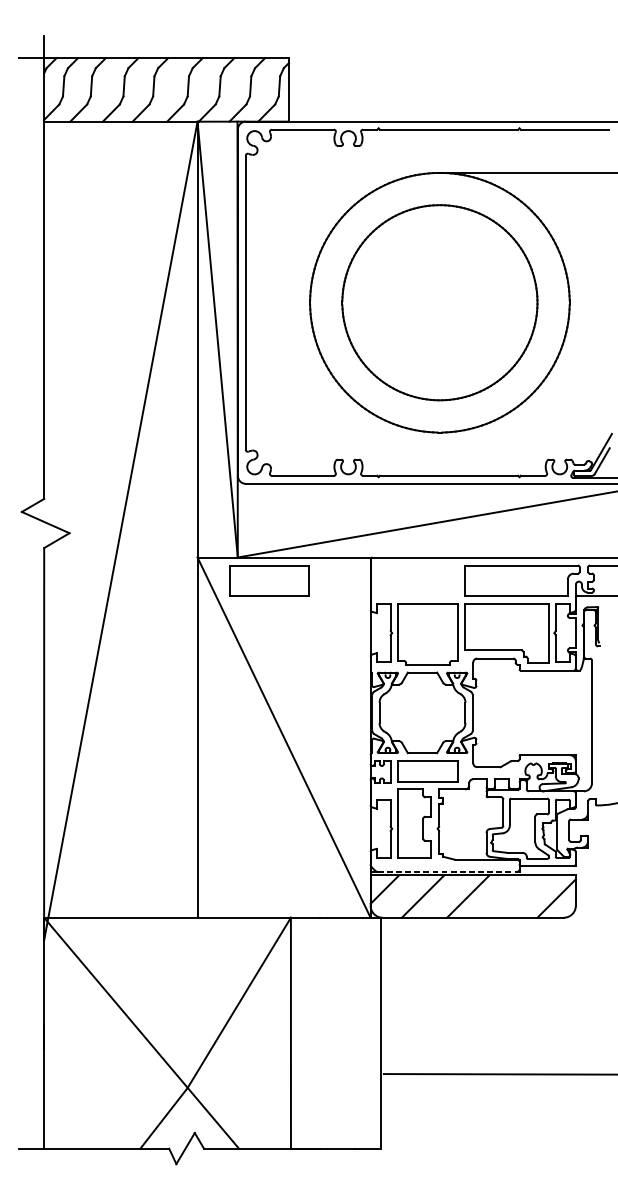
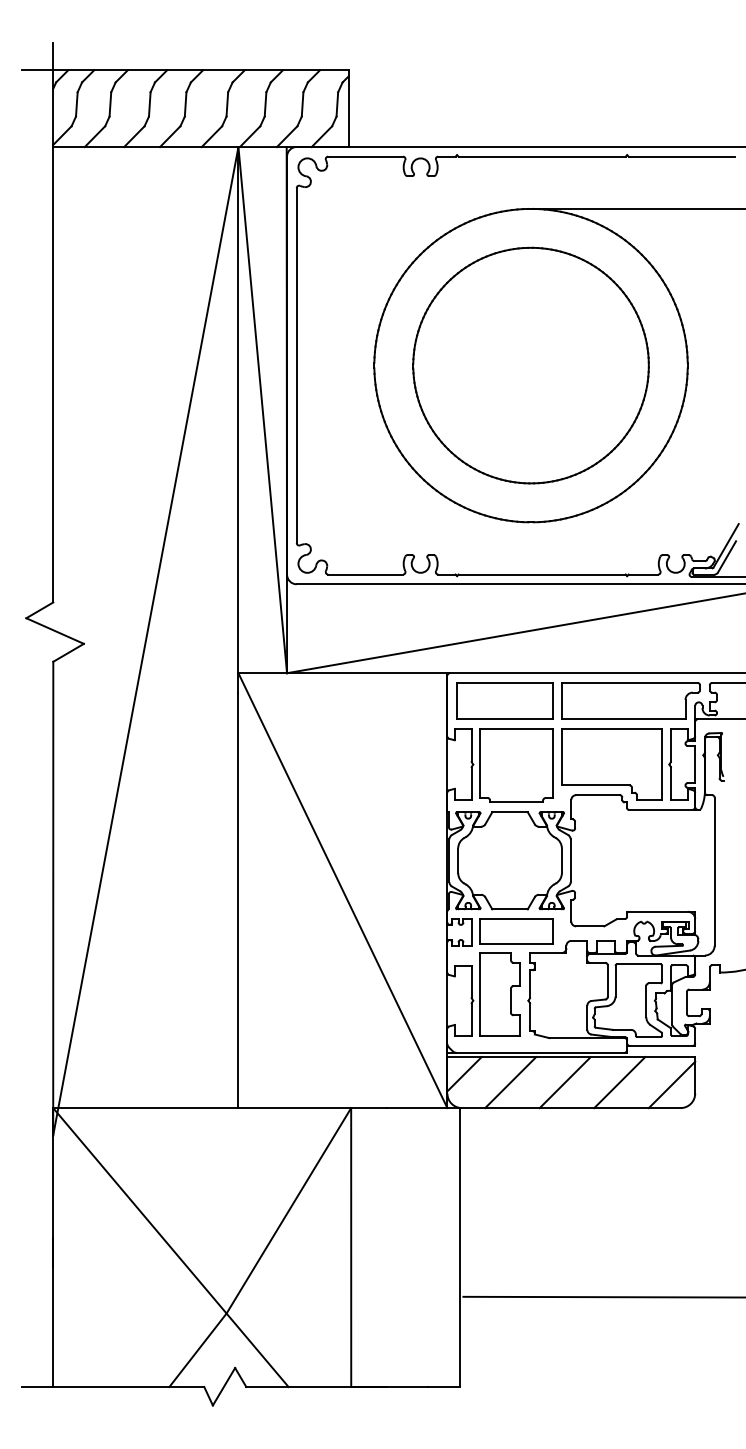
part: (268, 580) -> (504, 700), moved
line: (447, 871) -> (540, 1052), dashed -> solid
line: (513, 896) -> (619, 1082), added

